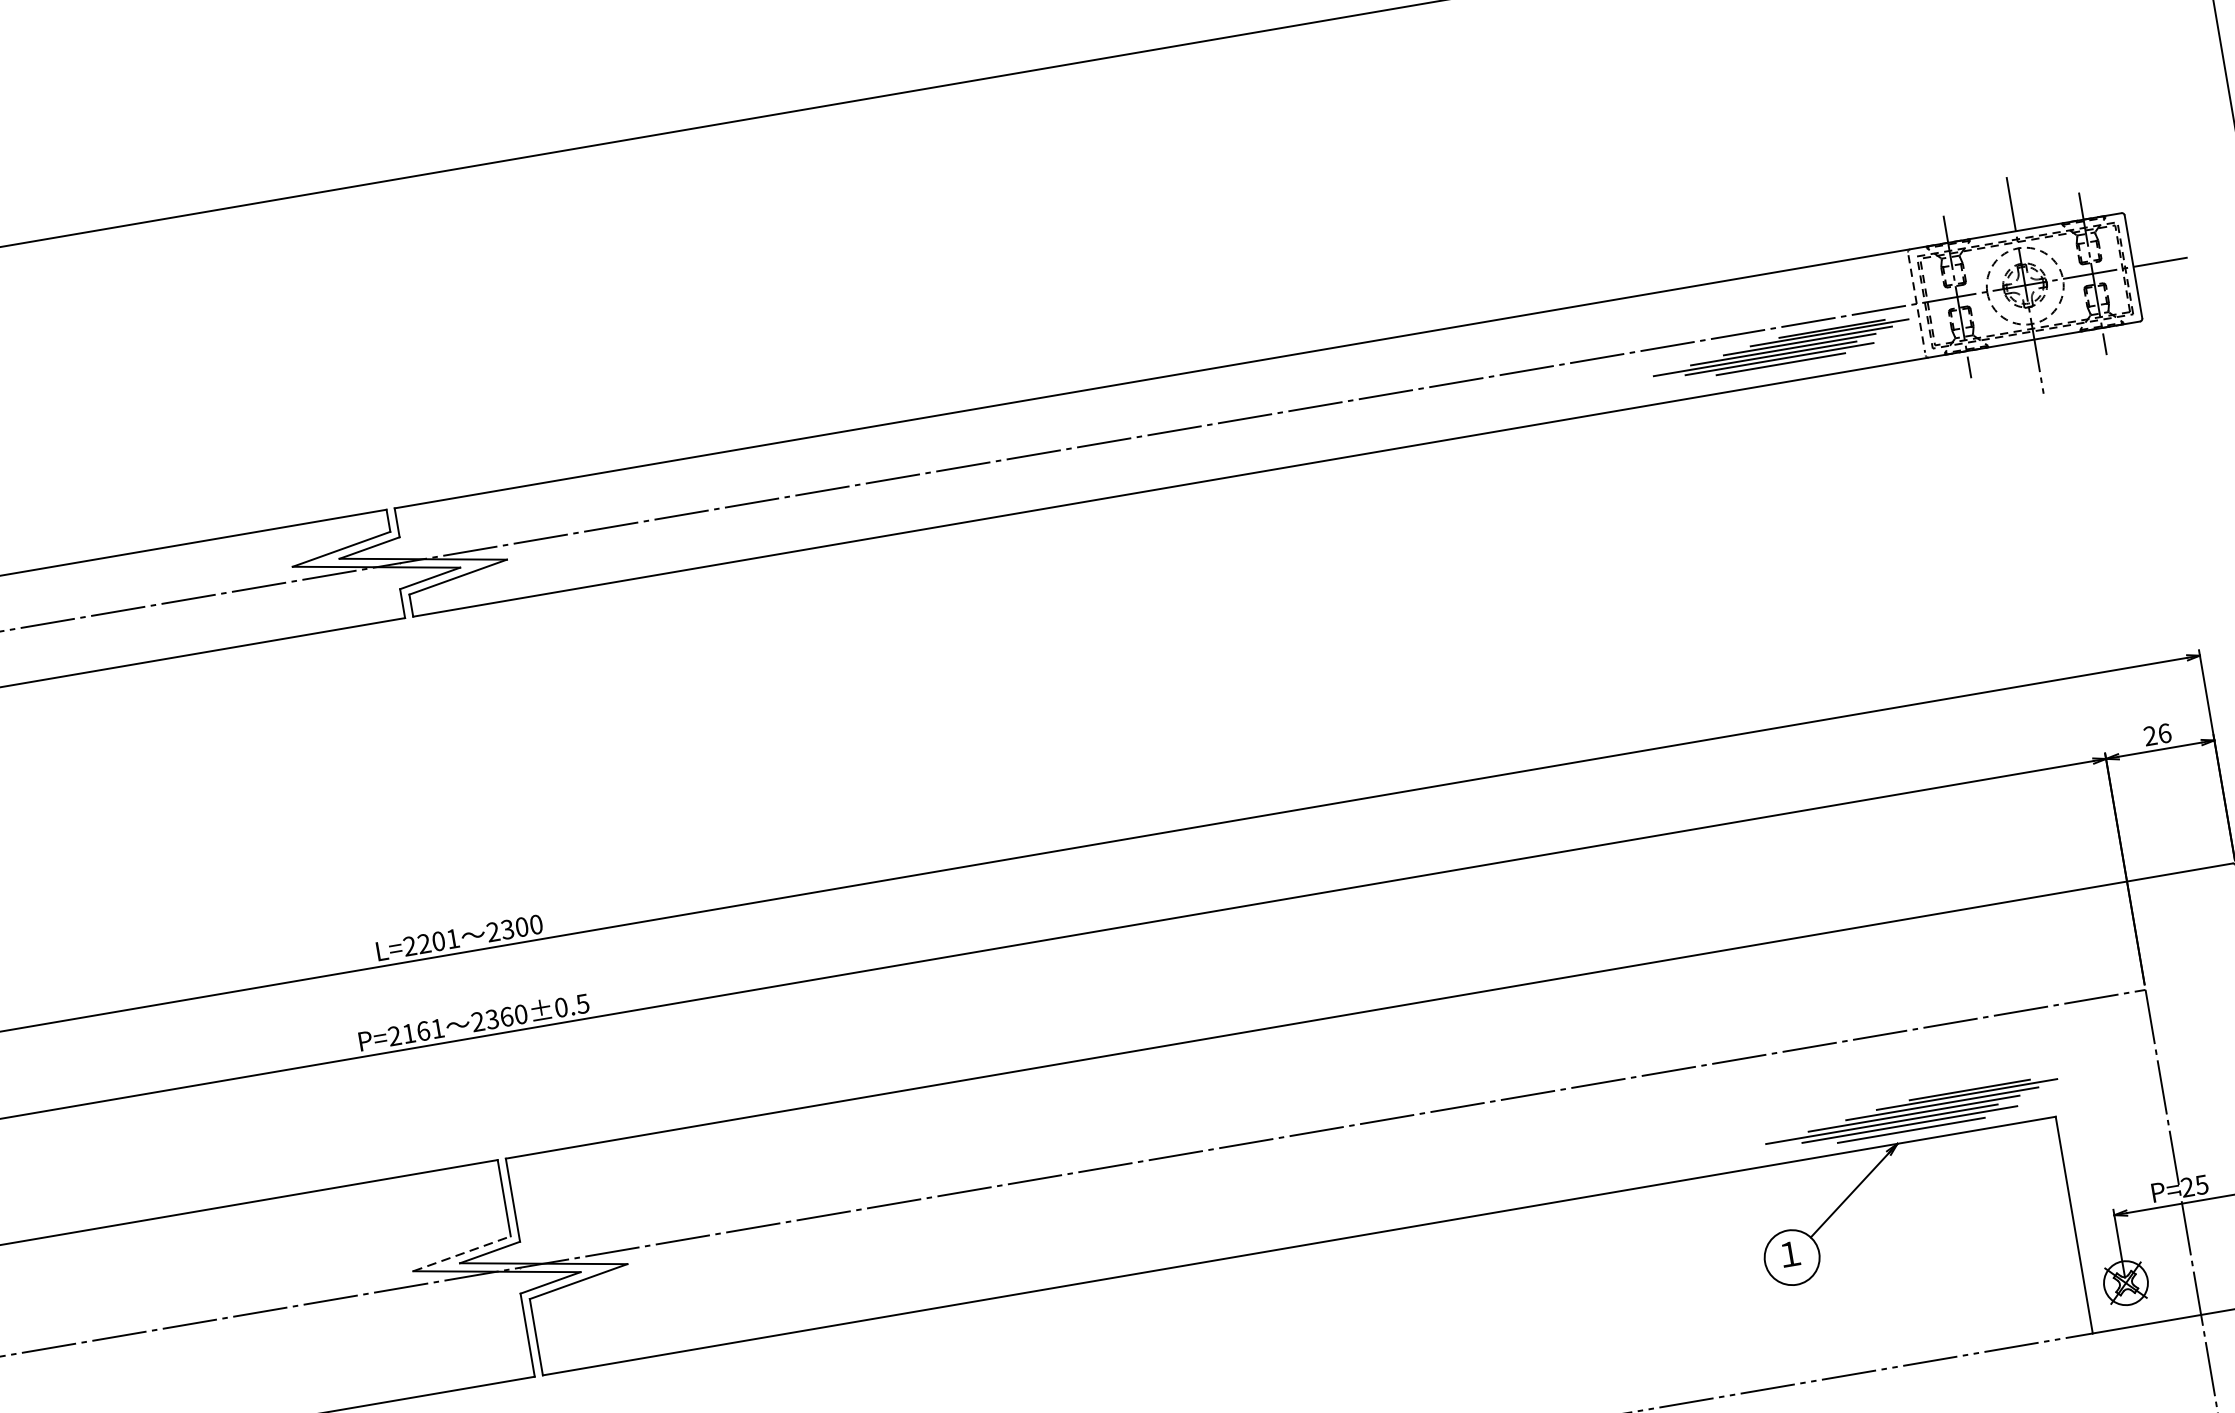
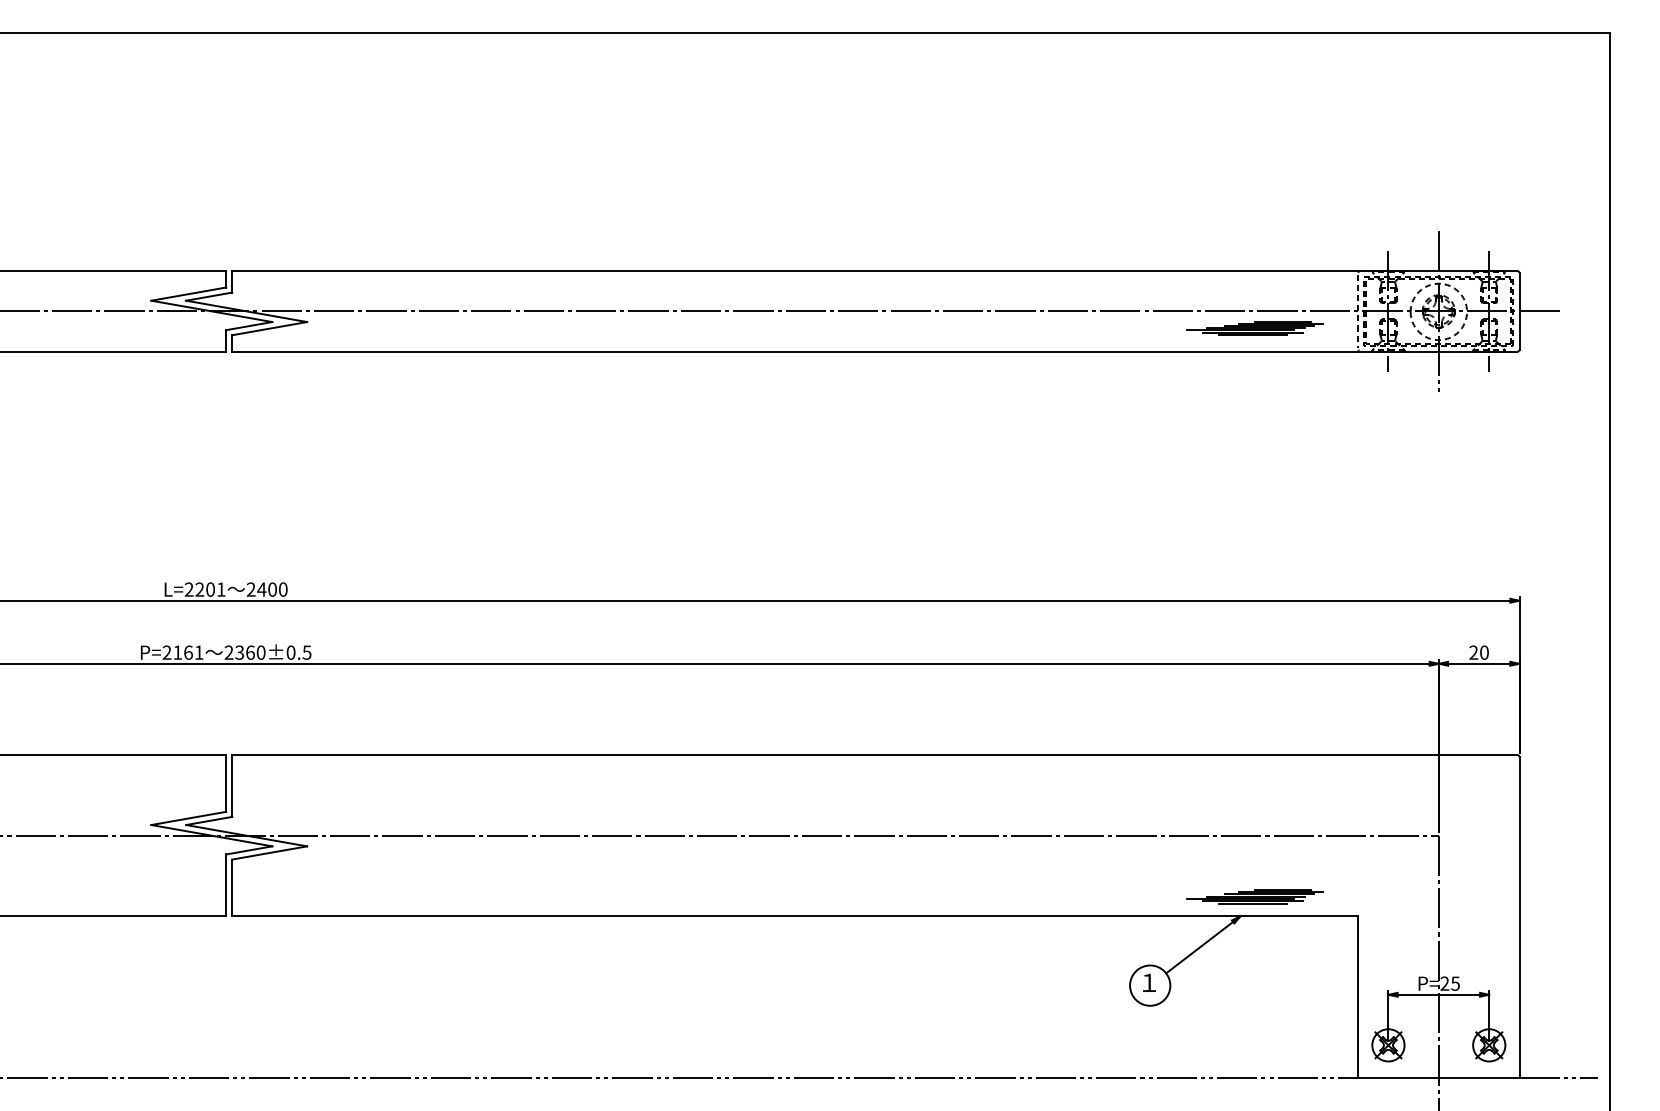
part: (1781, 350) -> (1254, 328), size x0.71
text: (2164, 733) -> (1484, 652), 26 -> 20
text: (507, 929) -> (261, 589), 2300 -> 2400
part: (1911, 1113) -> (1254, 896), size x0.62
line: (462, 1253) -> (189, 818), dashed -> solid

